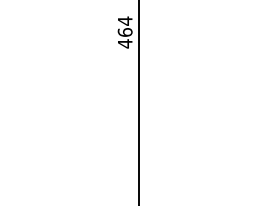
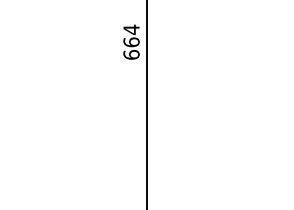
text: (124, 43) -> (130, 54), 464 -> 664

